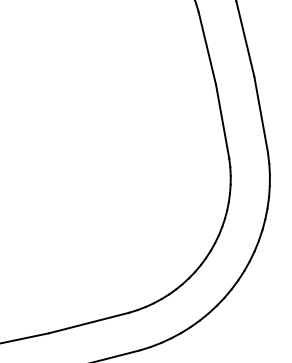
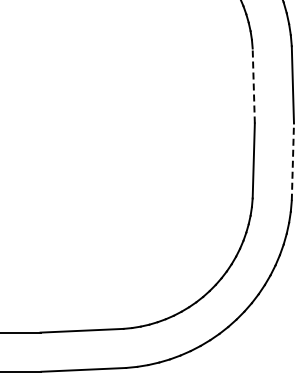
line: (206, 47) -> (253, 85), solid -> dashed
line: (260, 115) -> (292, 162), solid -> dashed

